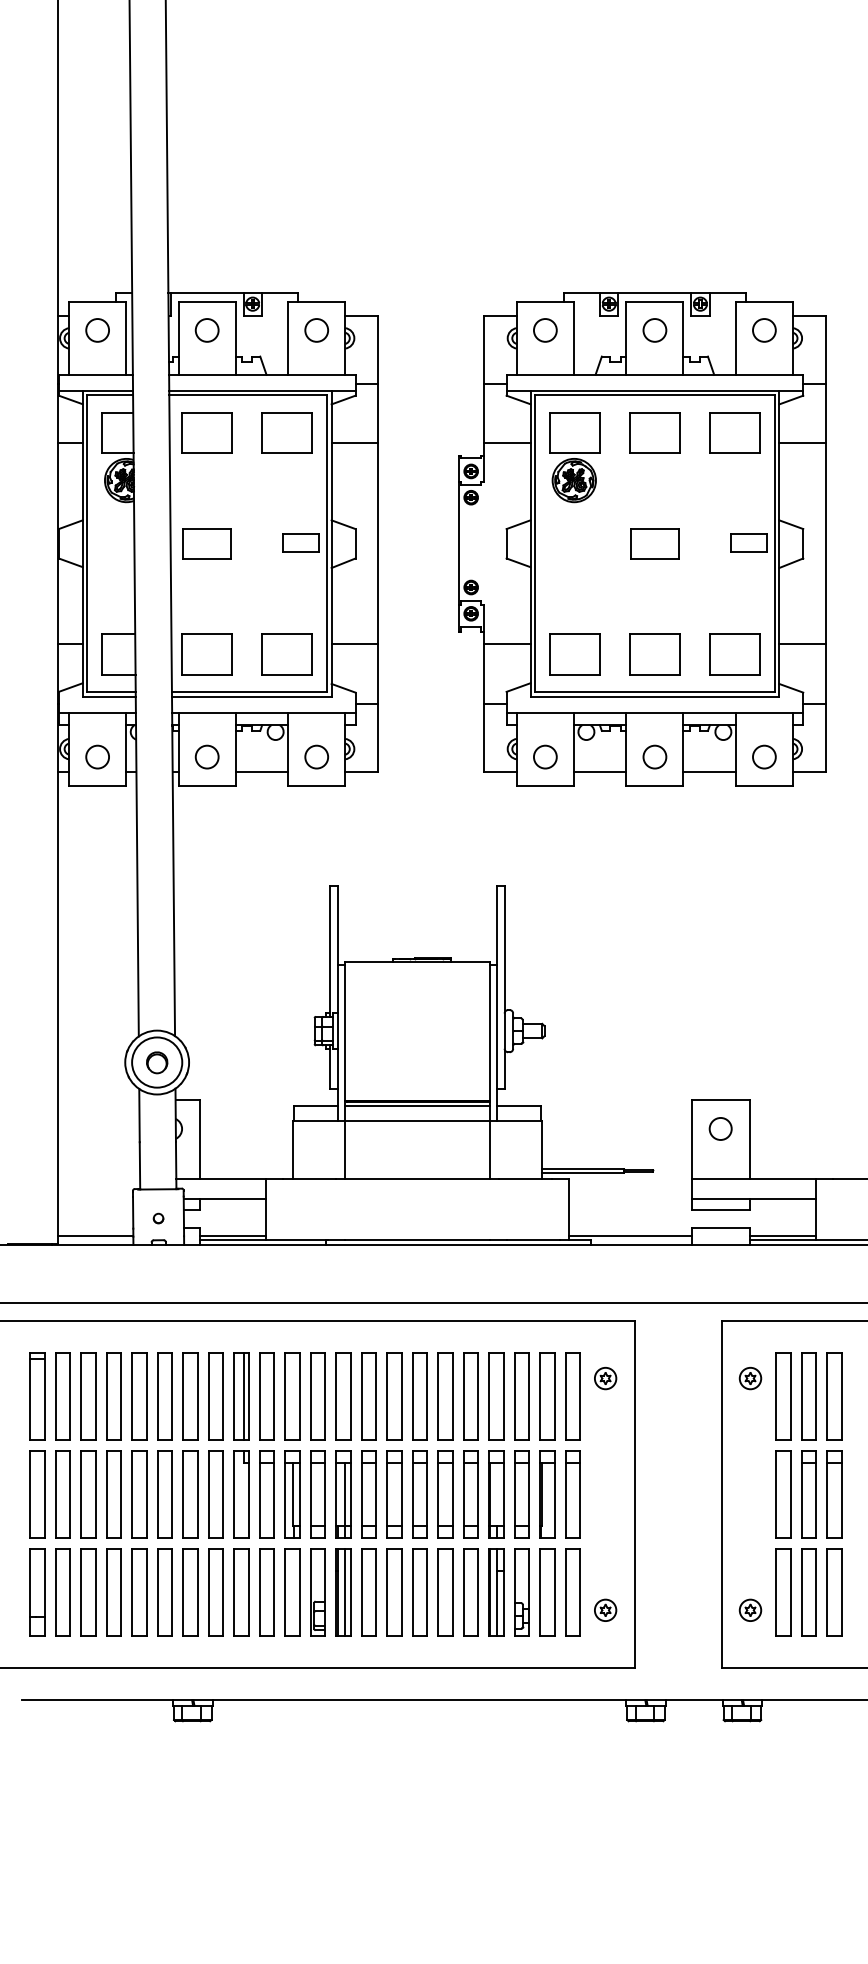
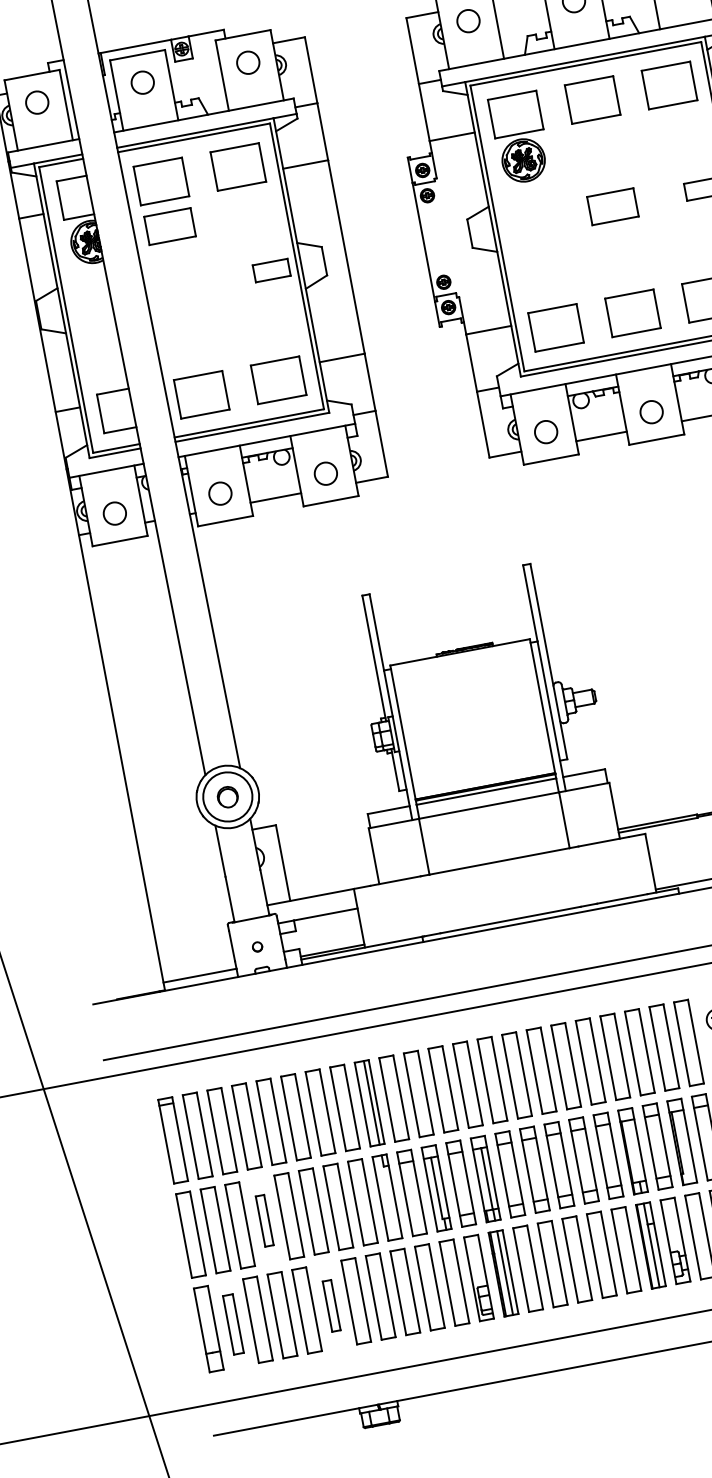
part: (206, 543) -> (169, 226), moved
part: (113, 1494) -> (264, 1220), size x0.6
part: (62, 1592) -> (233, 1324), size x0.7
part: (164, 1592) -> (331, 1306), size x0.6

